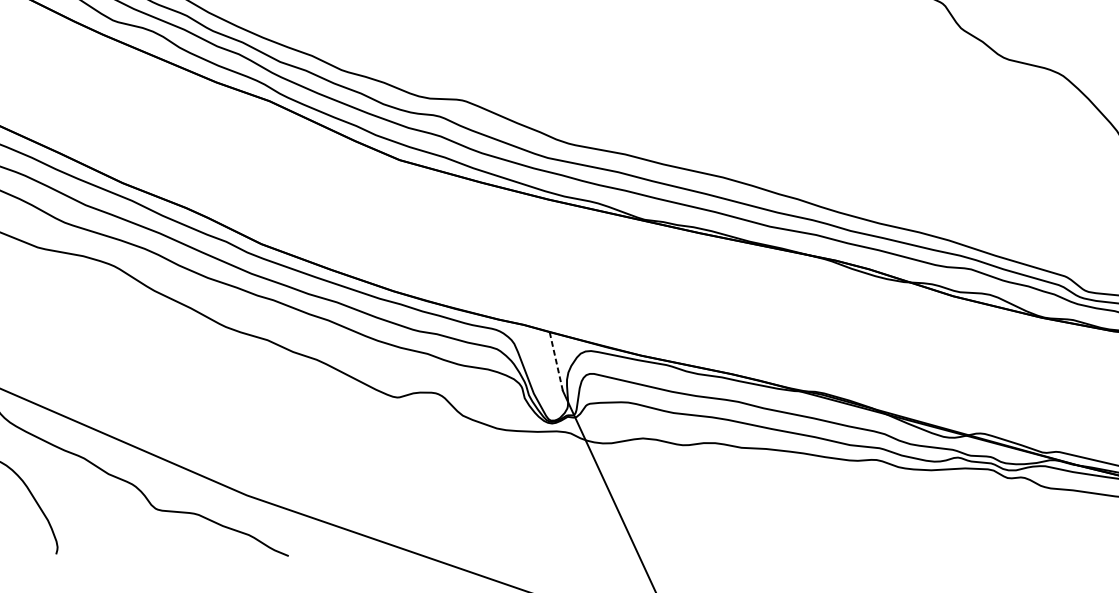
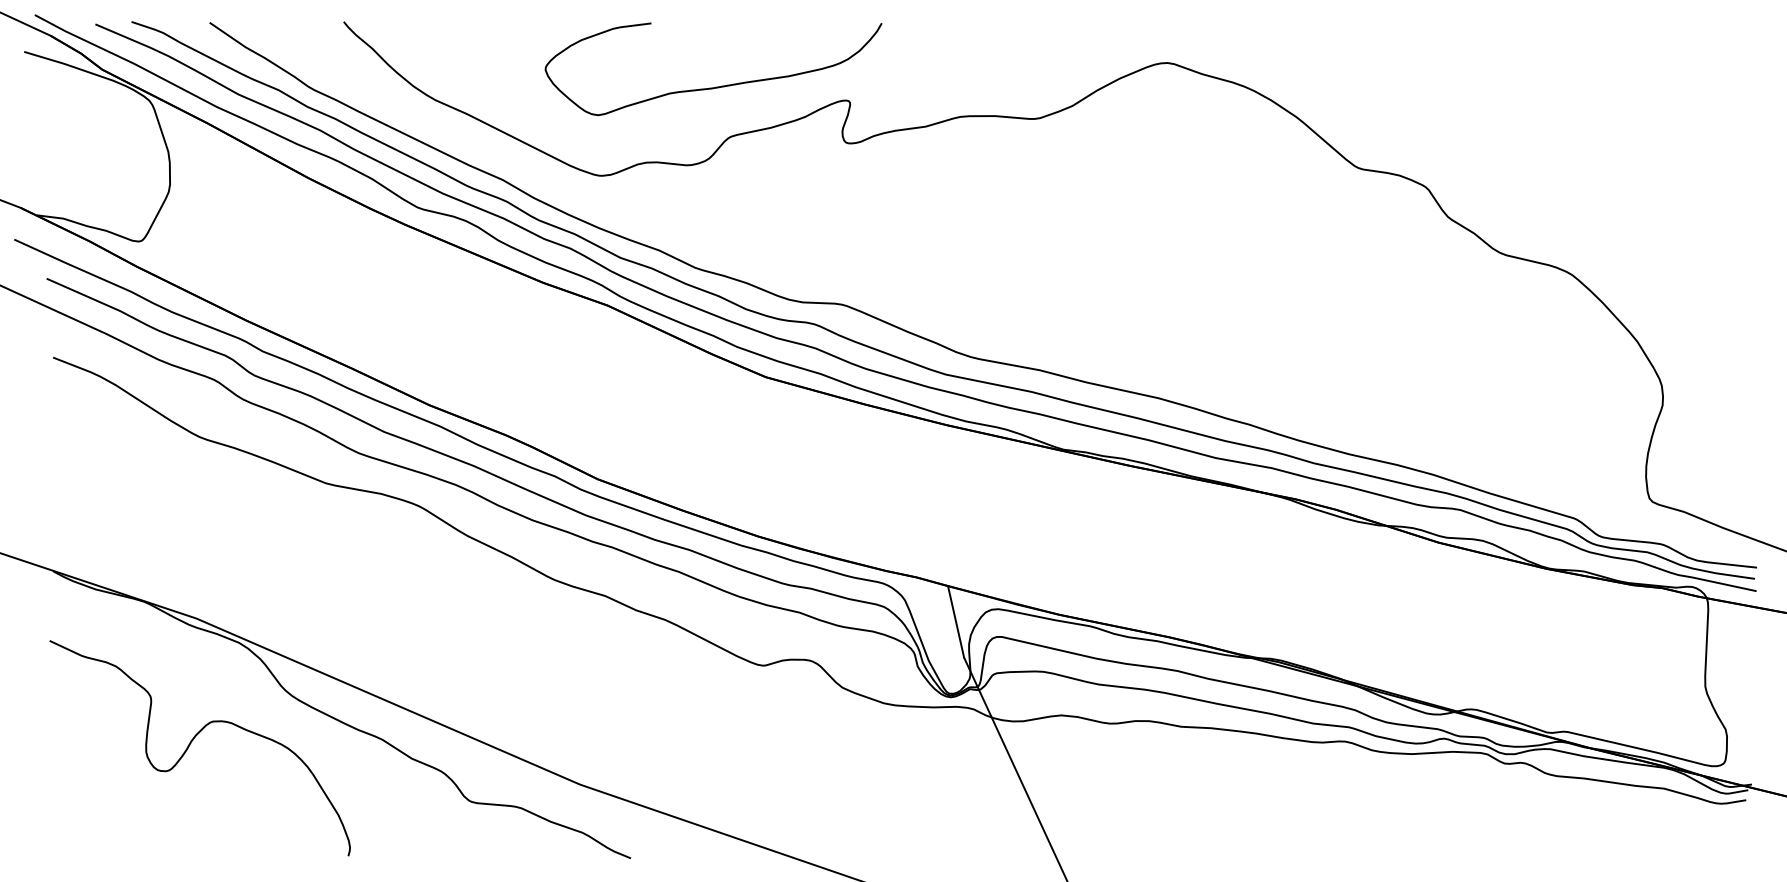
line: (556, 361) -> (956, 621), dashed -> solid

